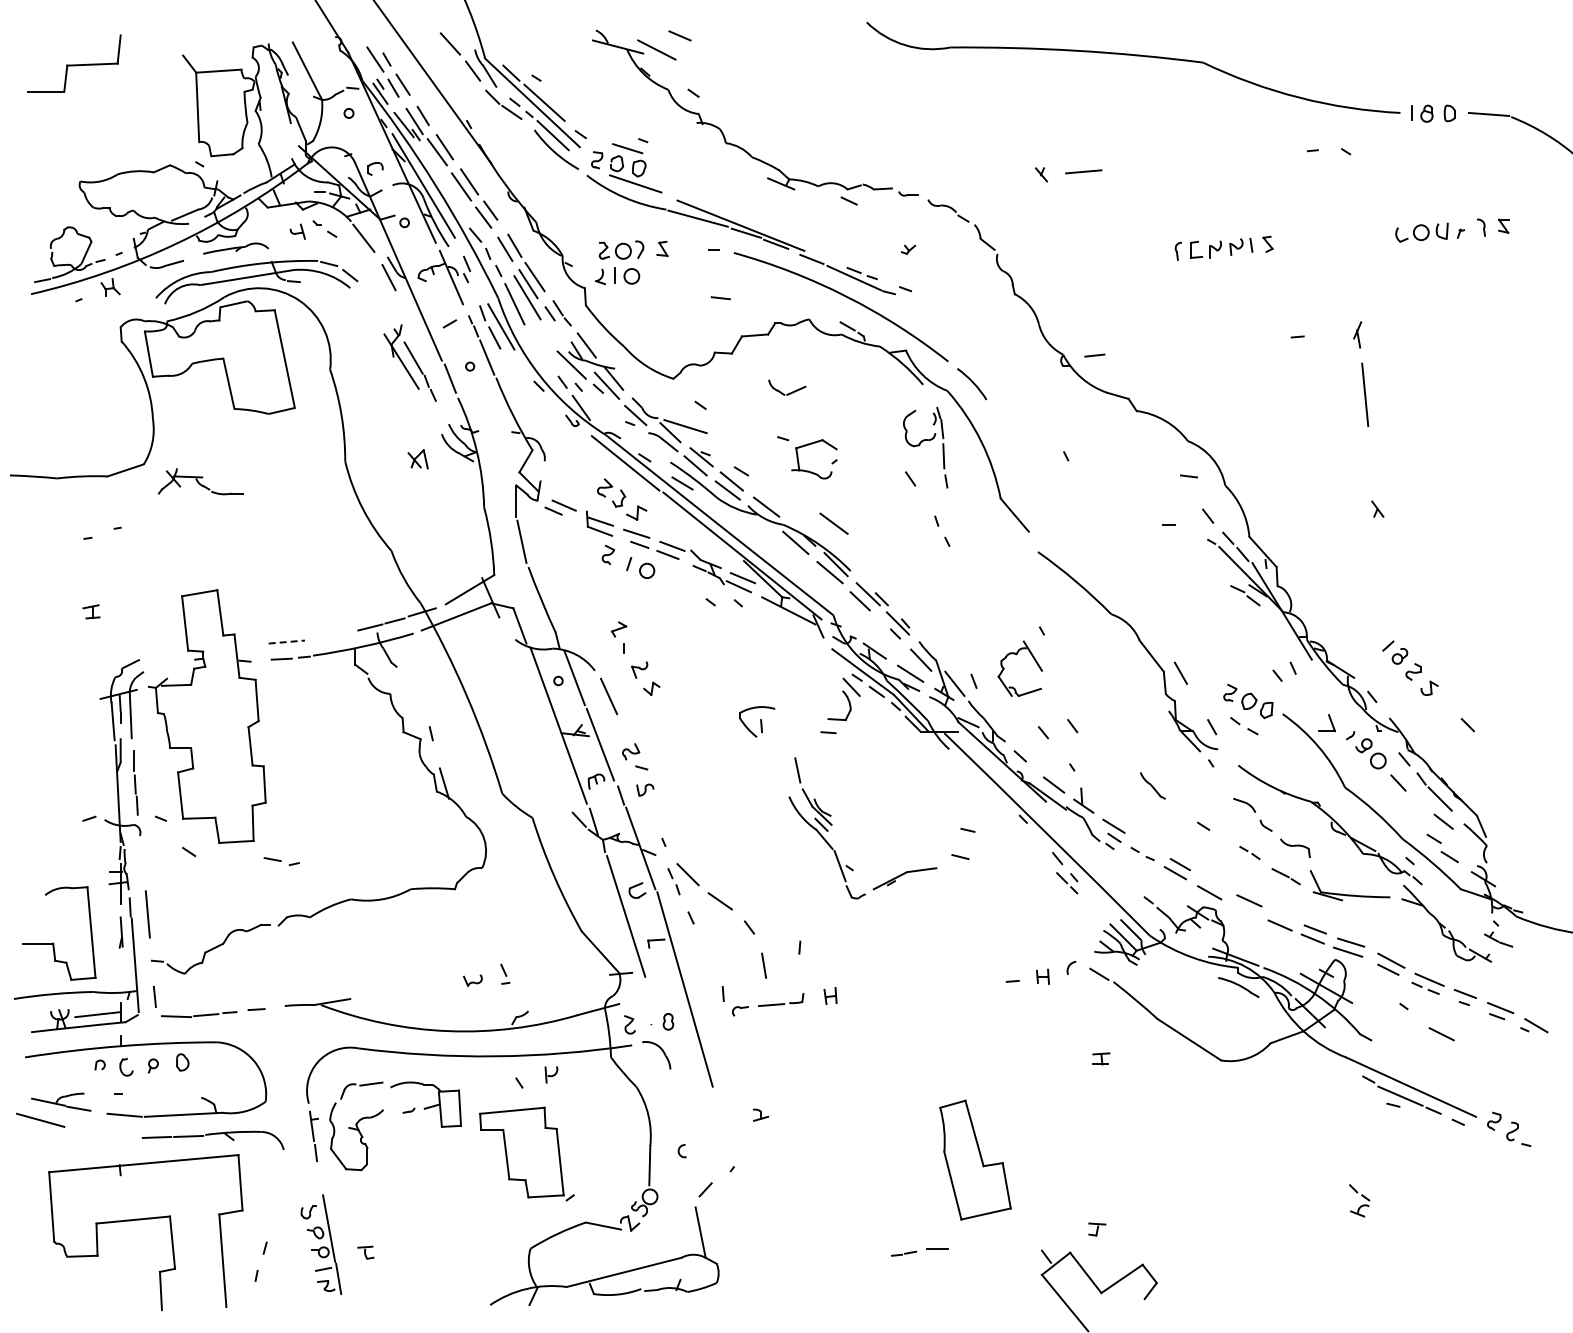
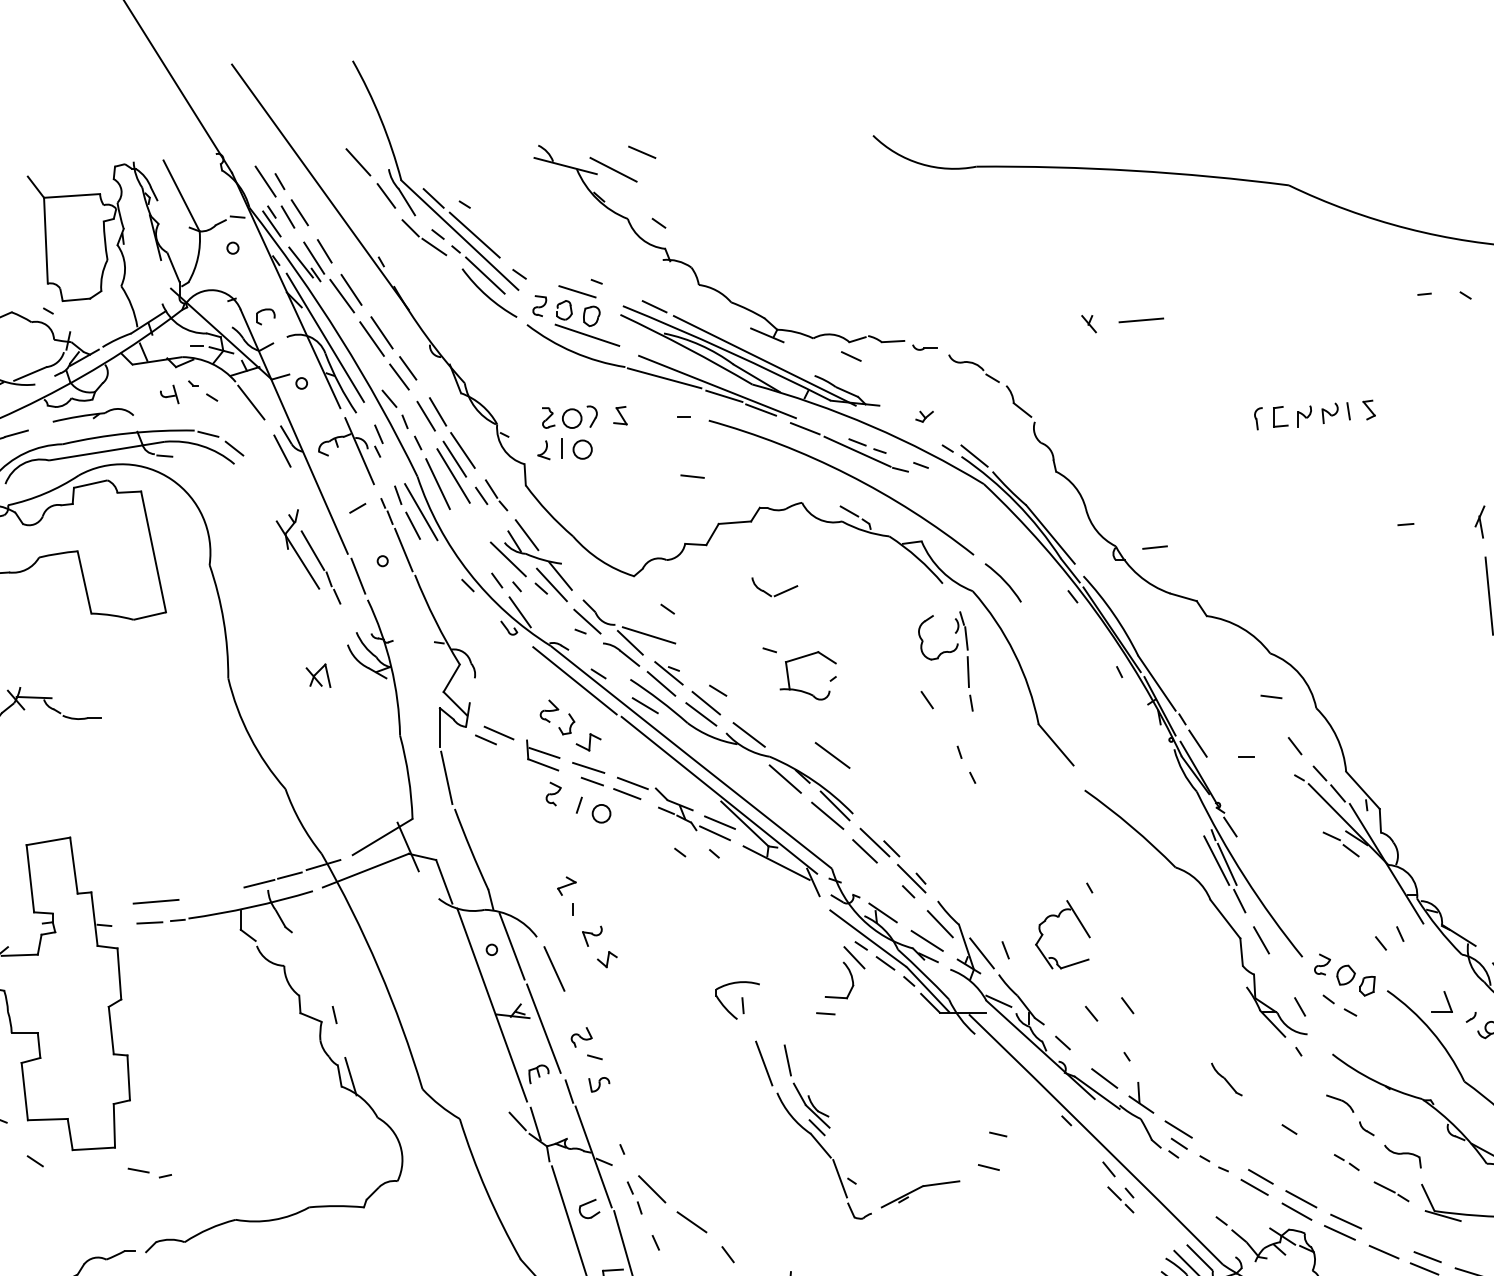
part: (1023, 390) -> (1066, 590), added
line: (287, 642) -> (156, 902), dashed -> solid
line: (778, 772) -> (763, 1062), added
line: (1213, 882) -> (1301, 1198), added
line: (1244, 909) -> (1340, 1232), added

